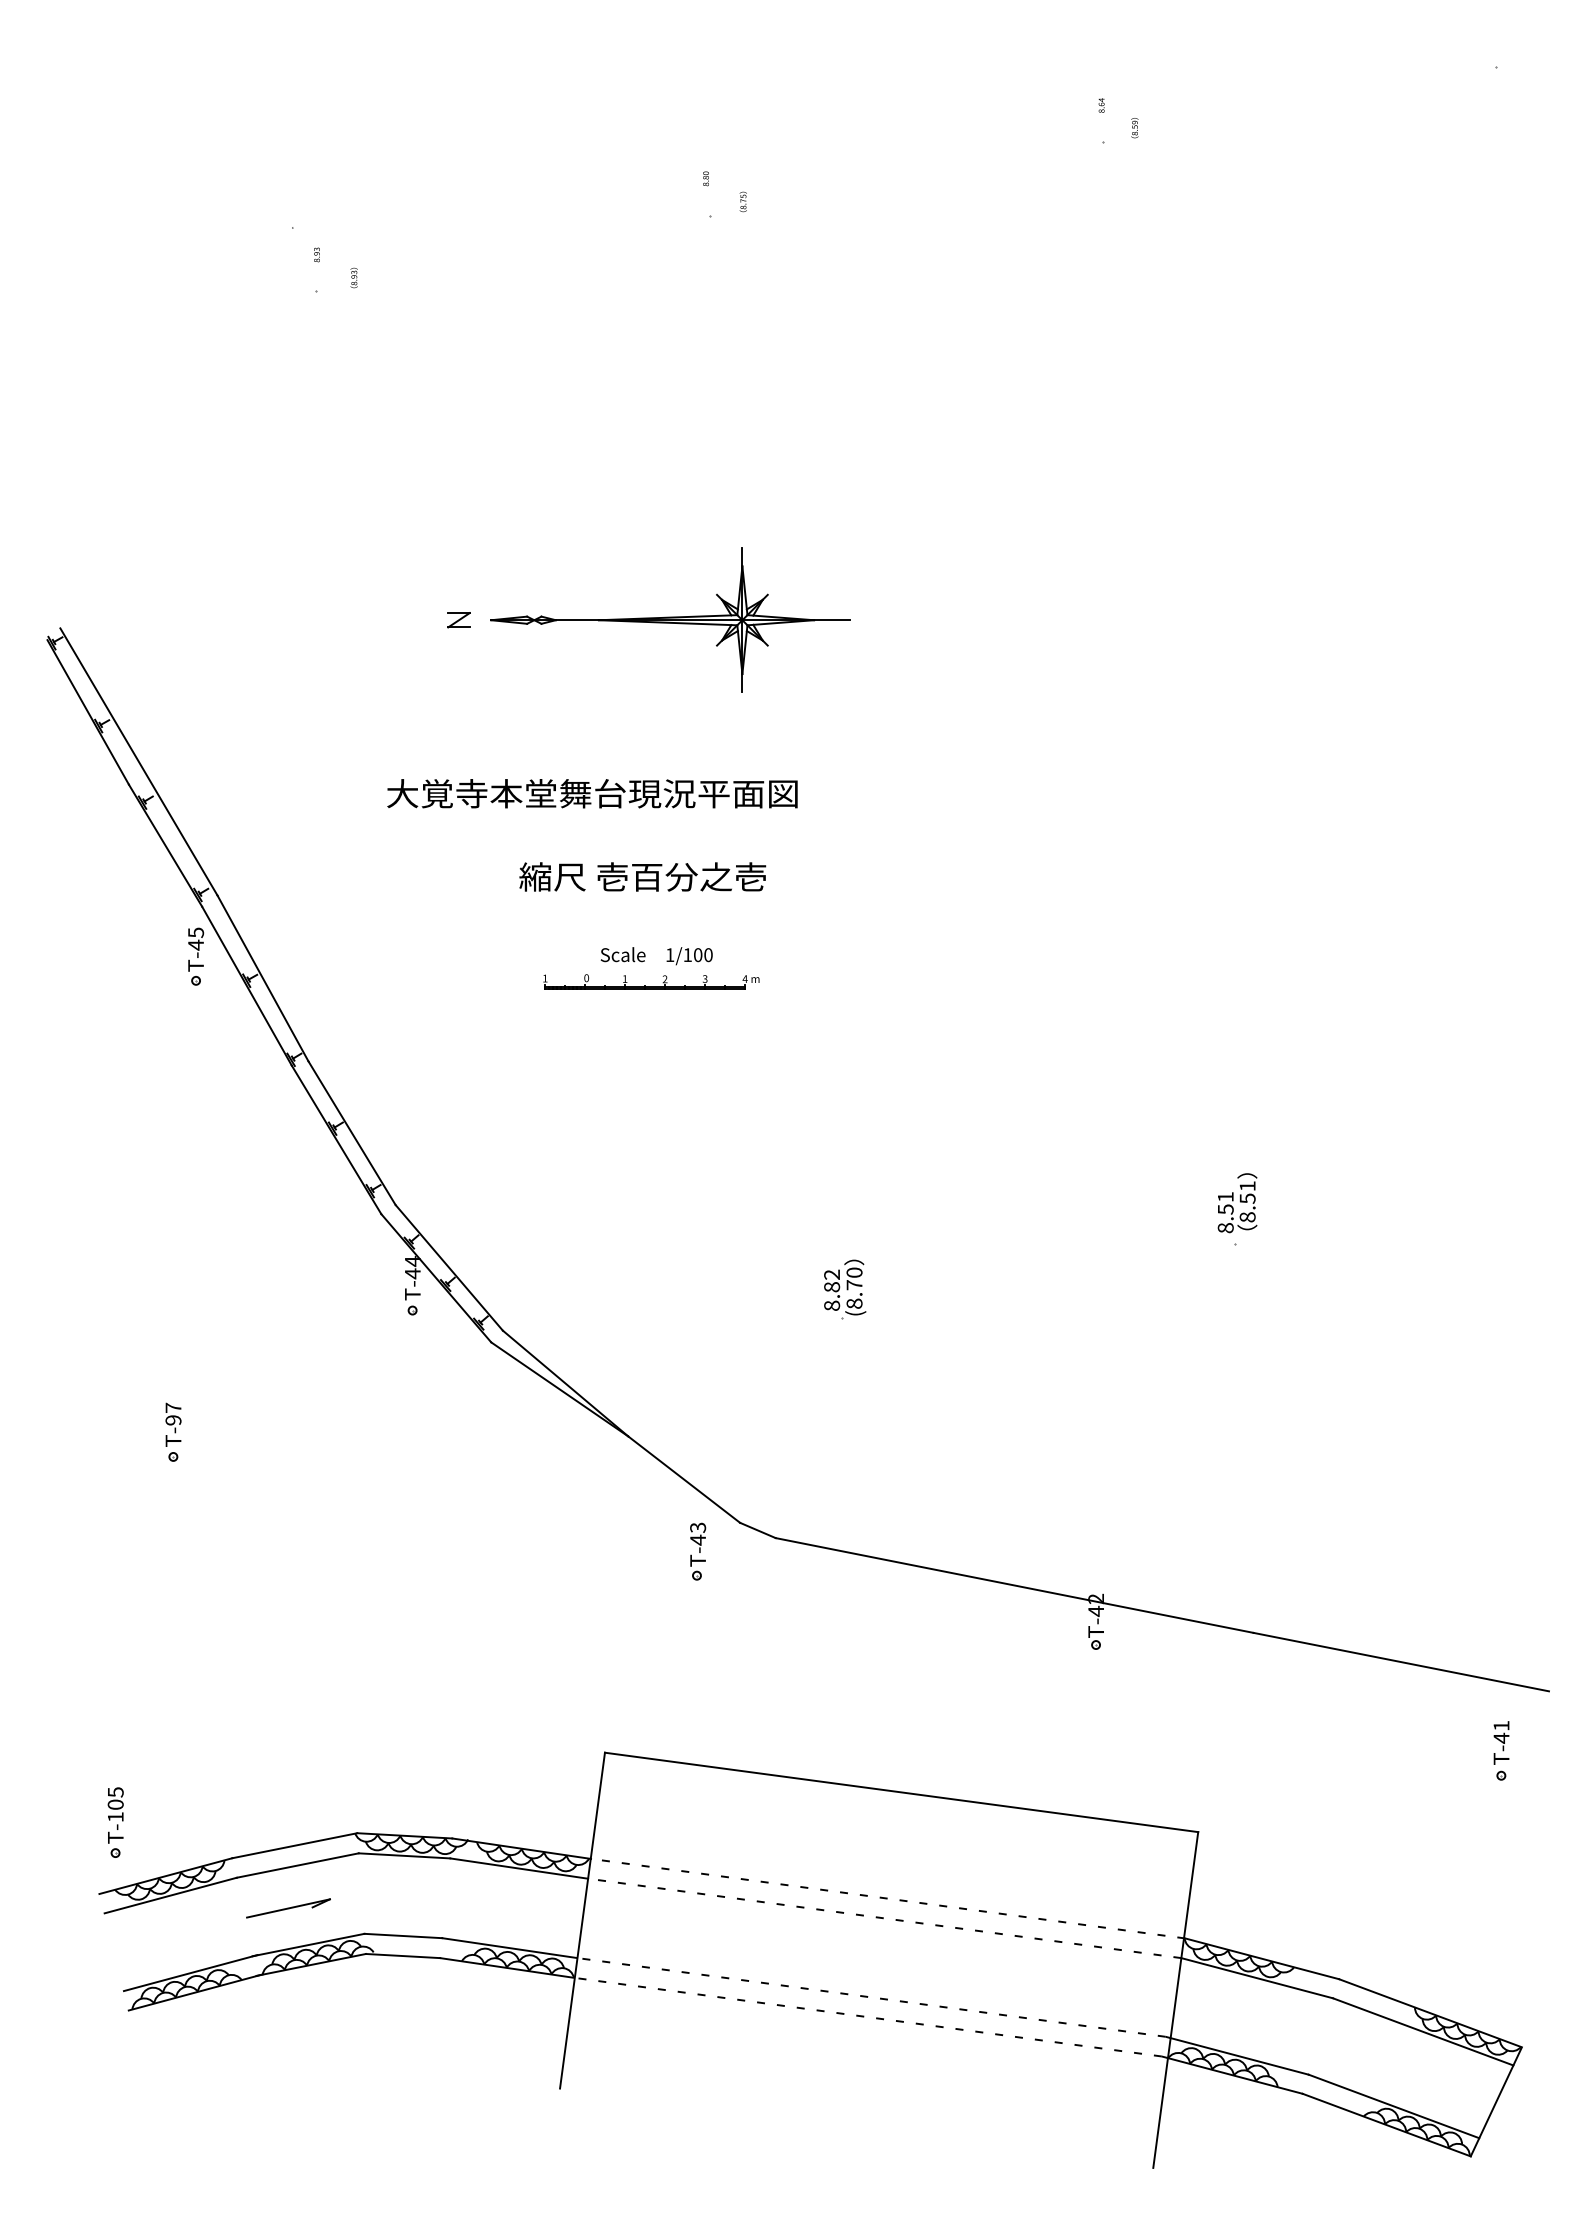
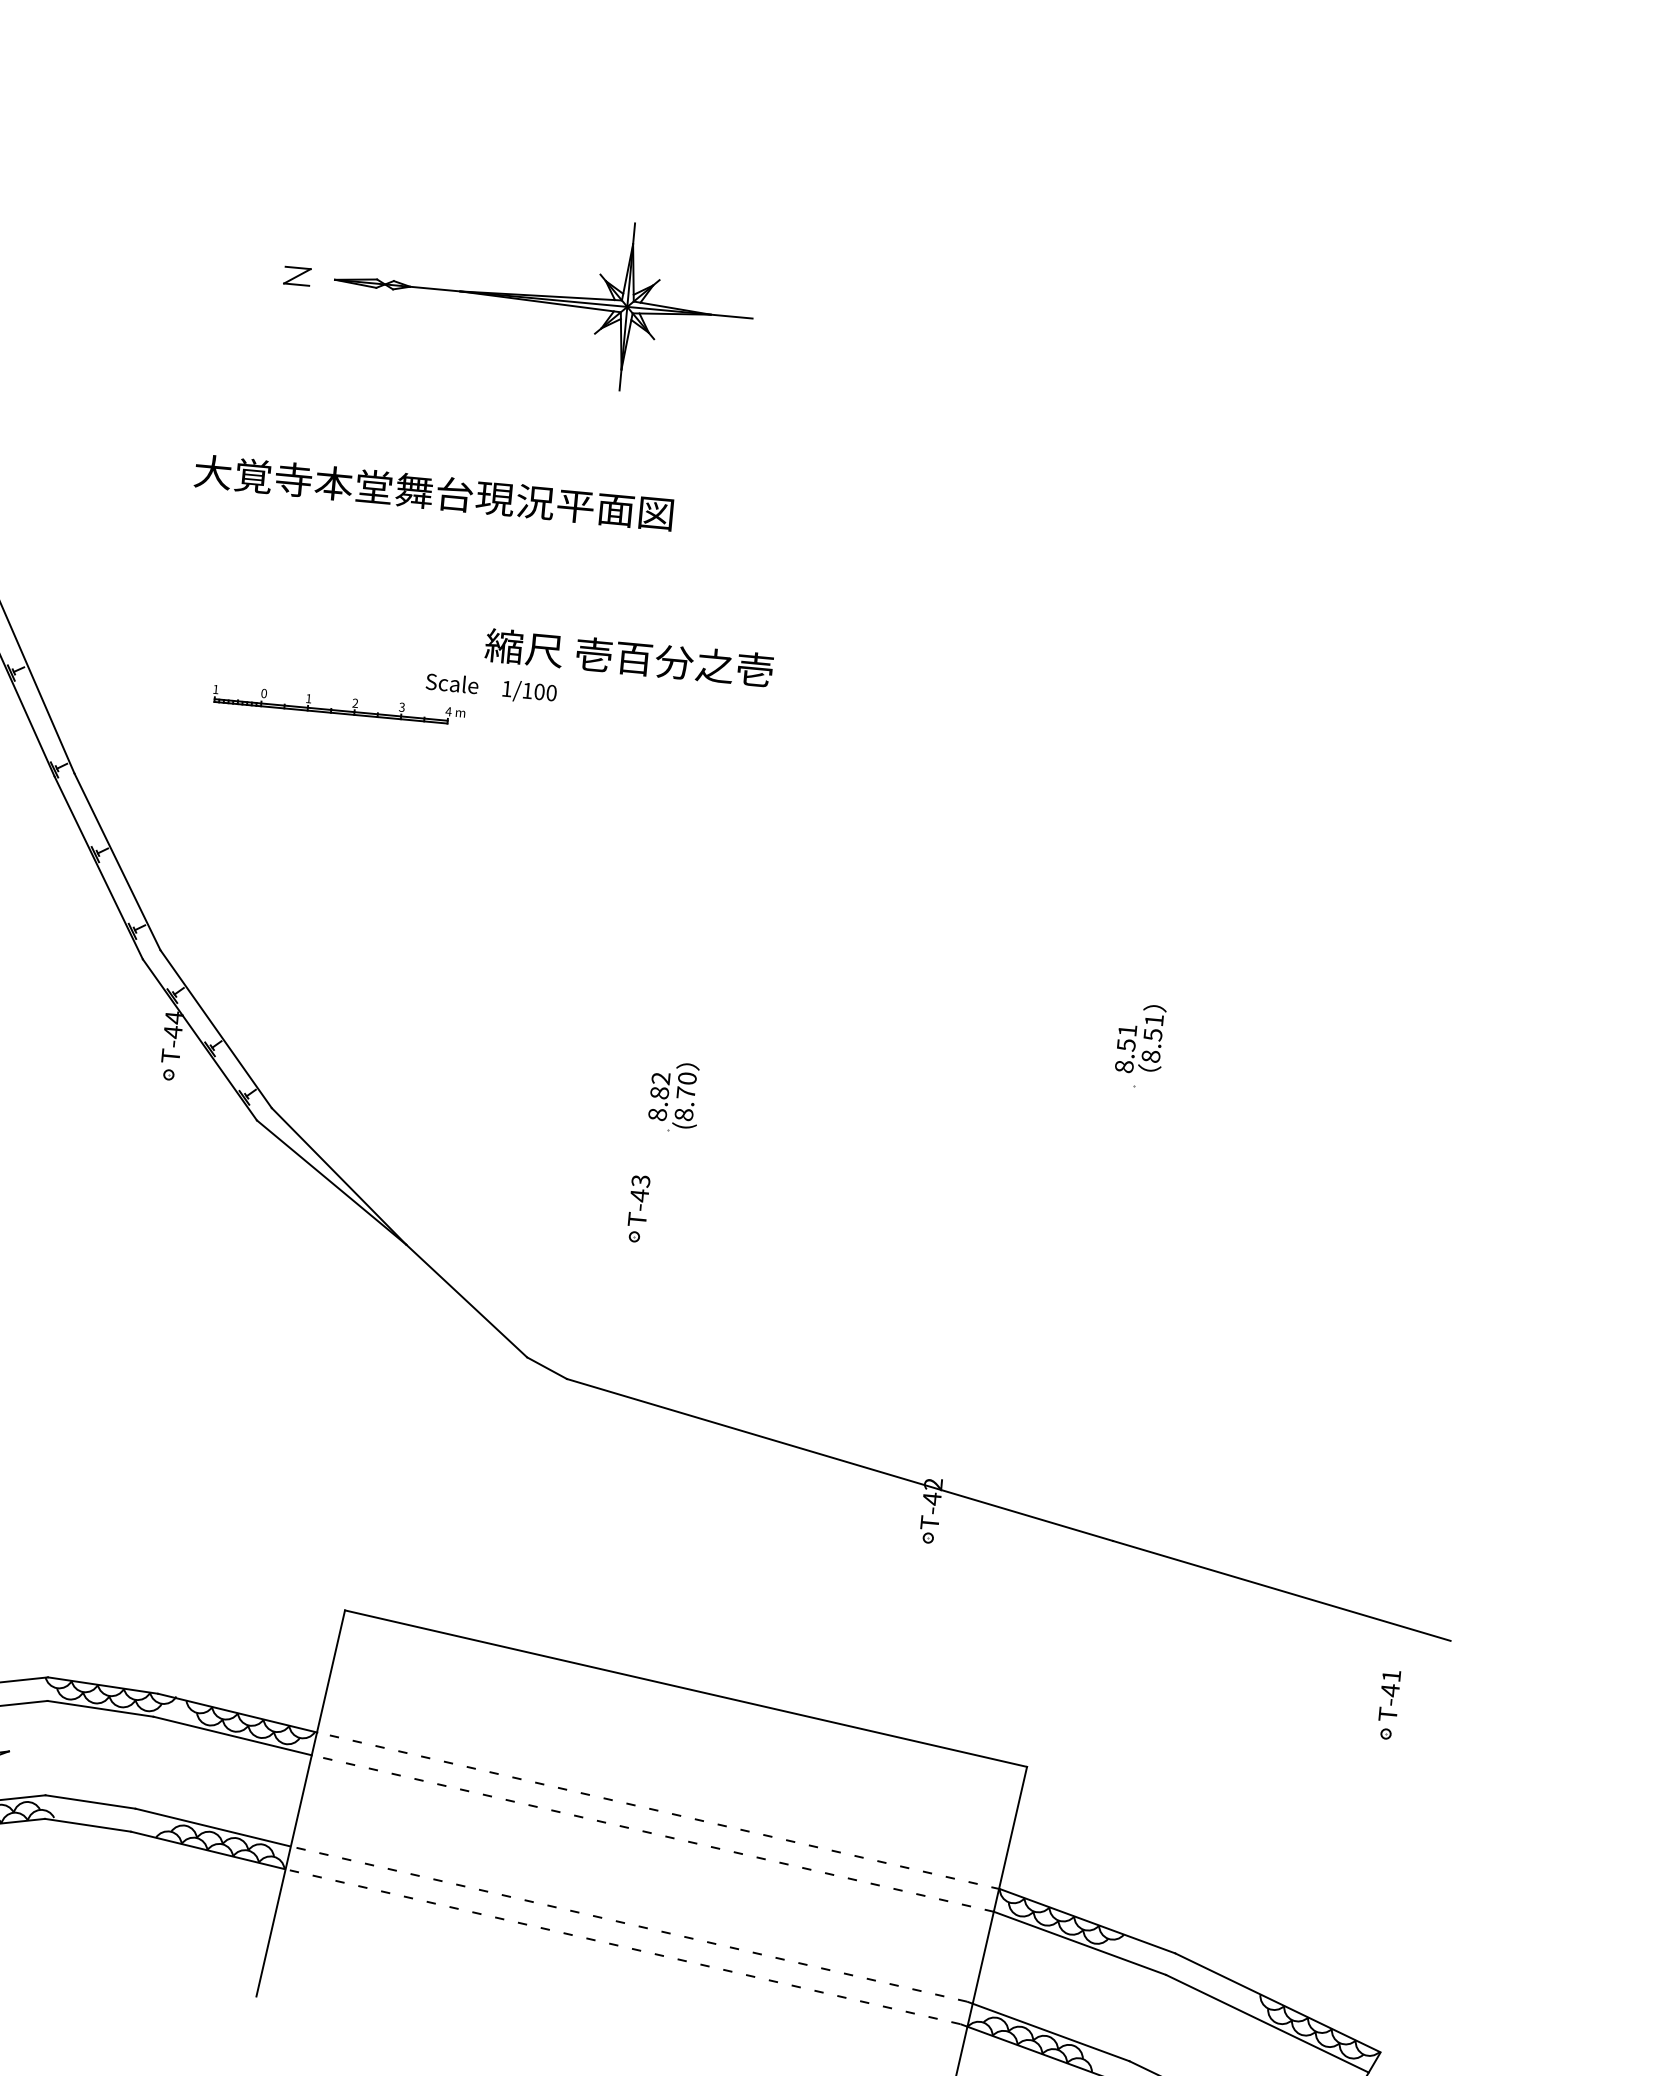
text: (642, 876) -> (628, 657), moved
part: (651, 981) -> (339, 704), moved
part: (698, 1551) -> (638, 1208), moved

